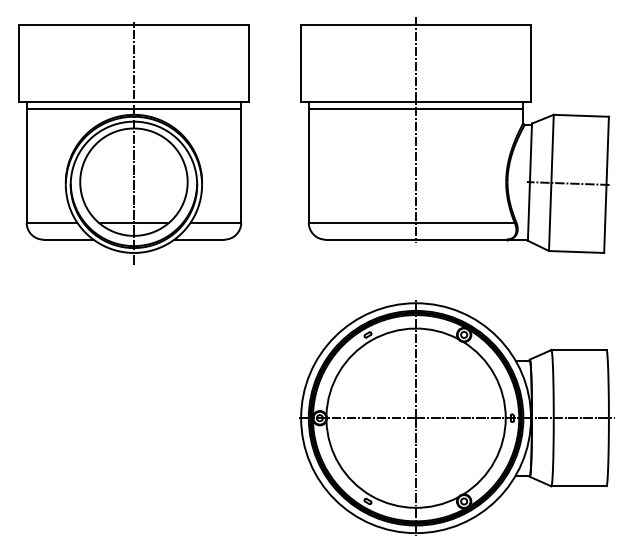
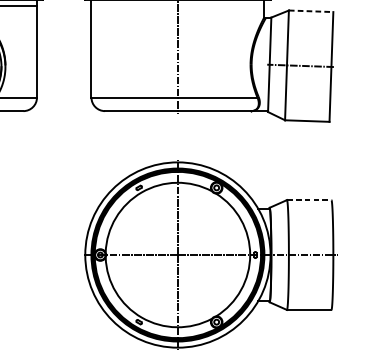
line: (415, 109) -> (177, 6), removed
line: (581, 115) -> (311, 11), solid -> dashed
line: (578, 350) -> (308, 200), solid -> dashed

